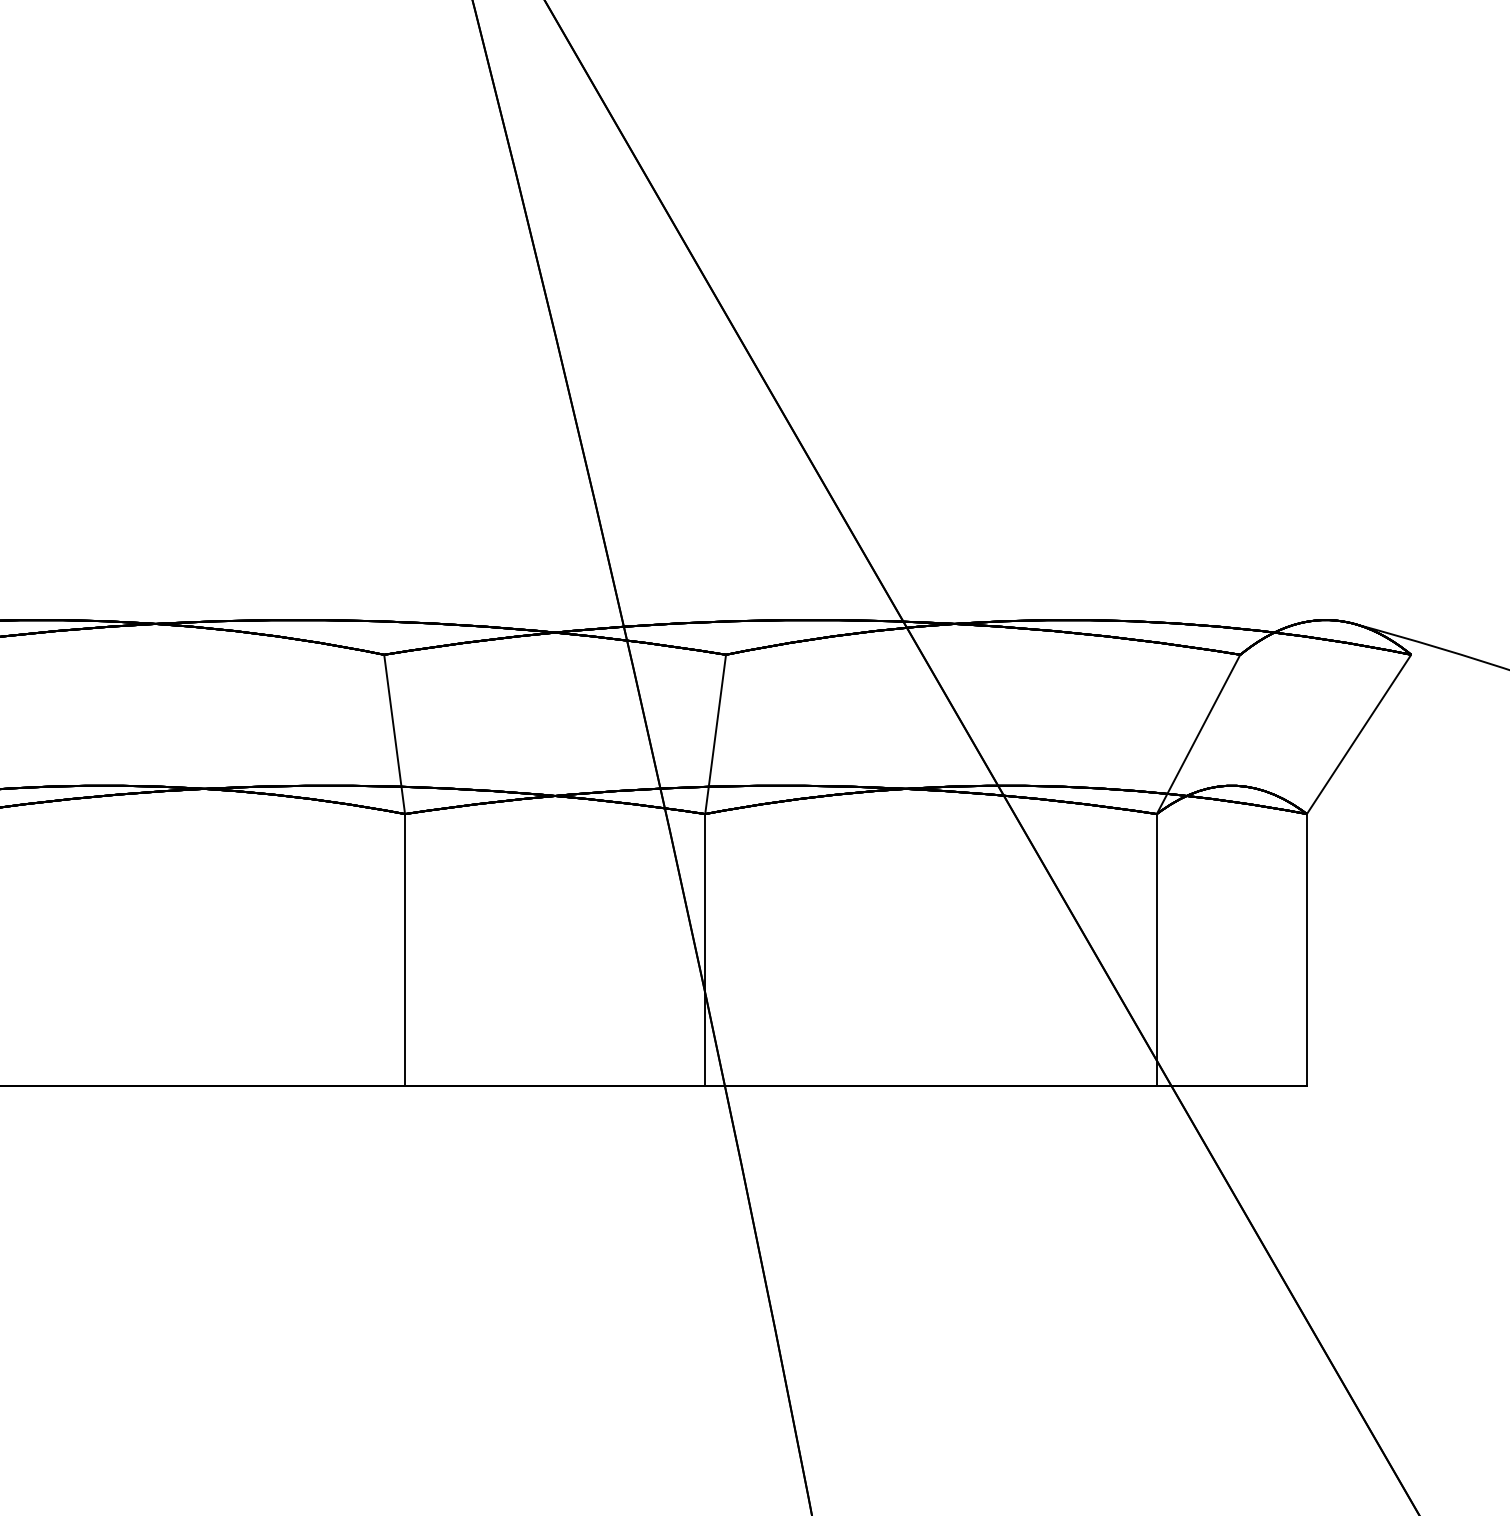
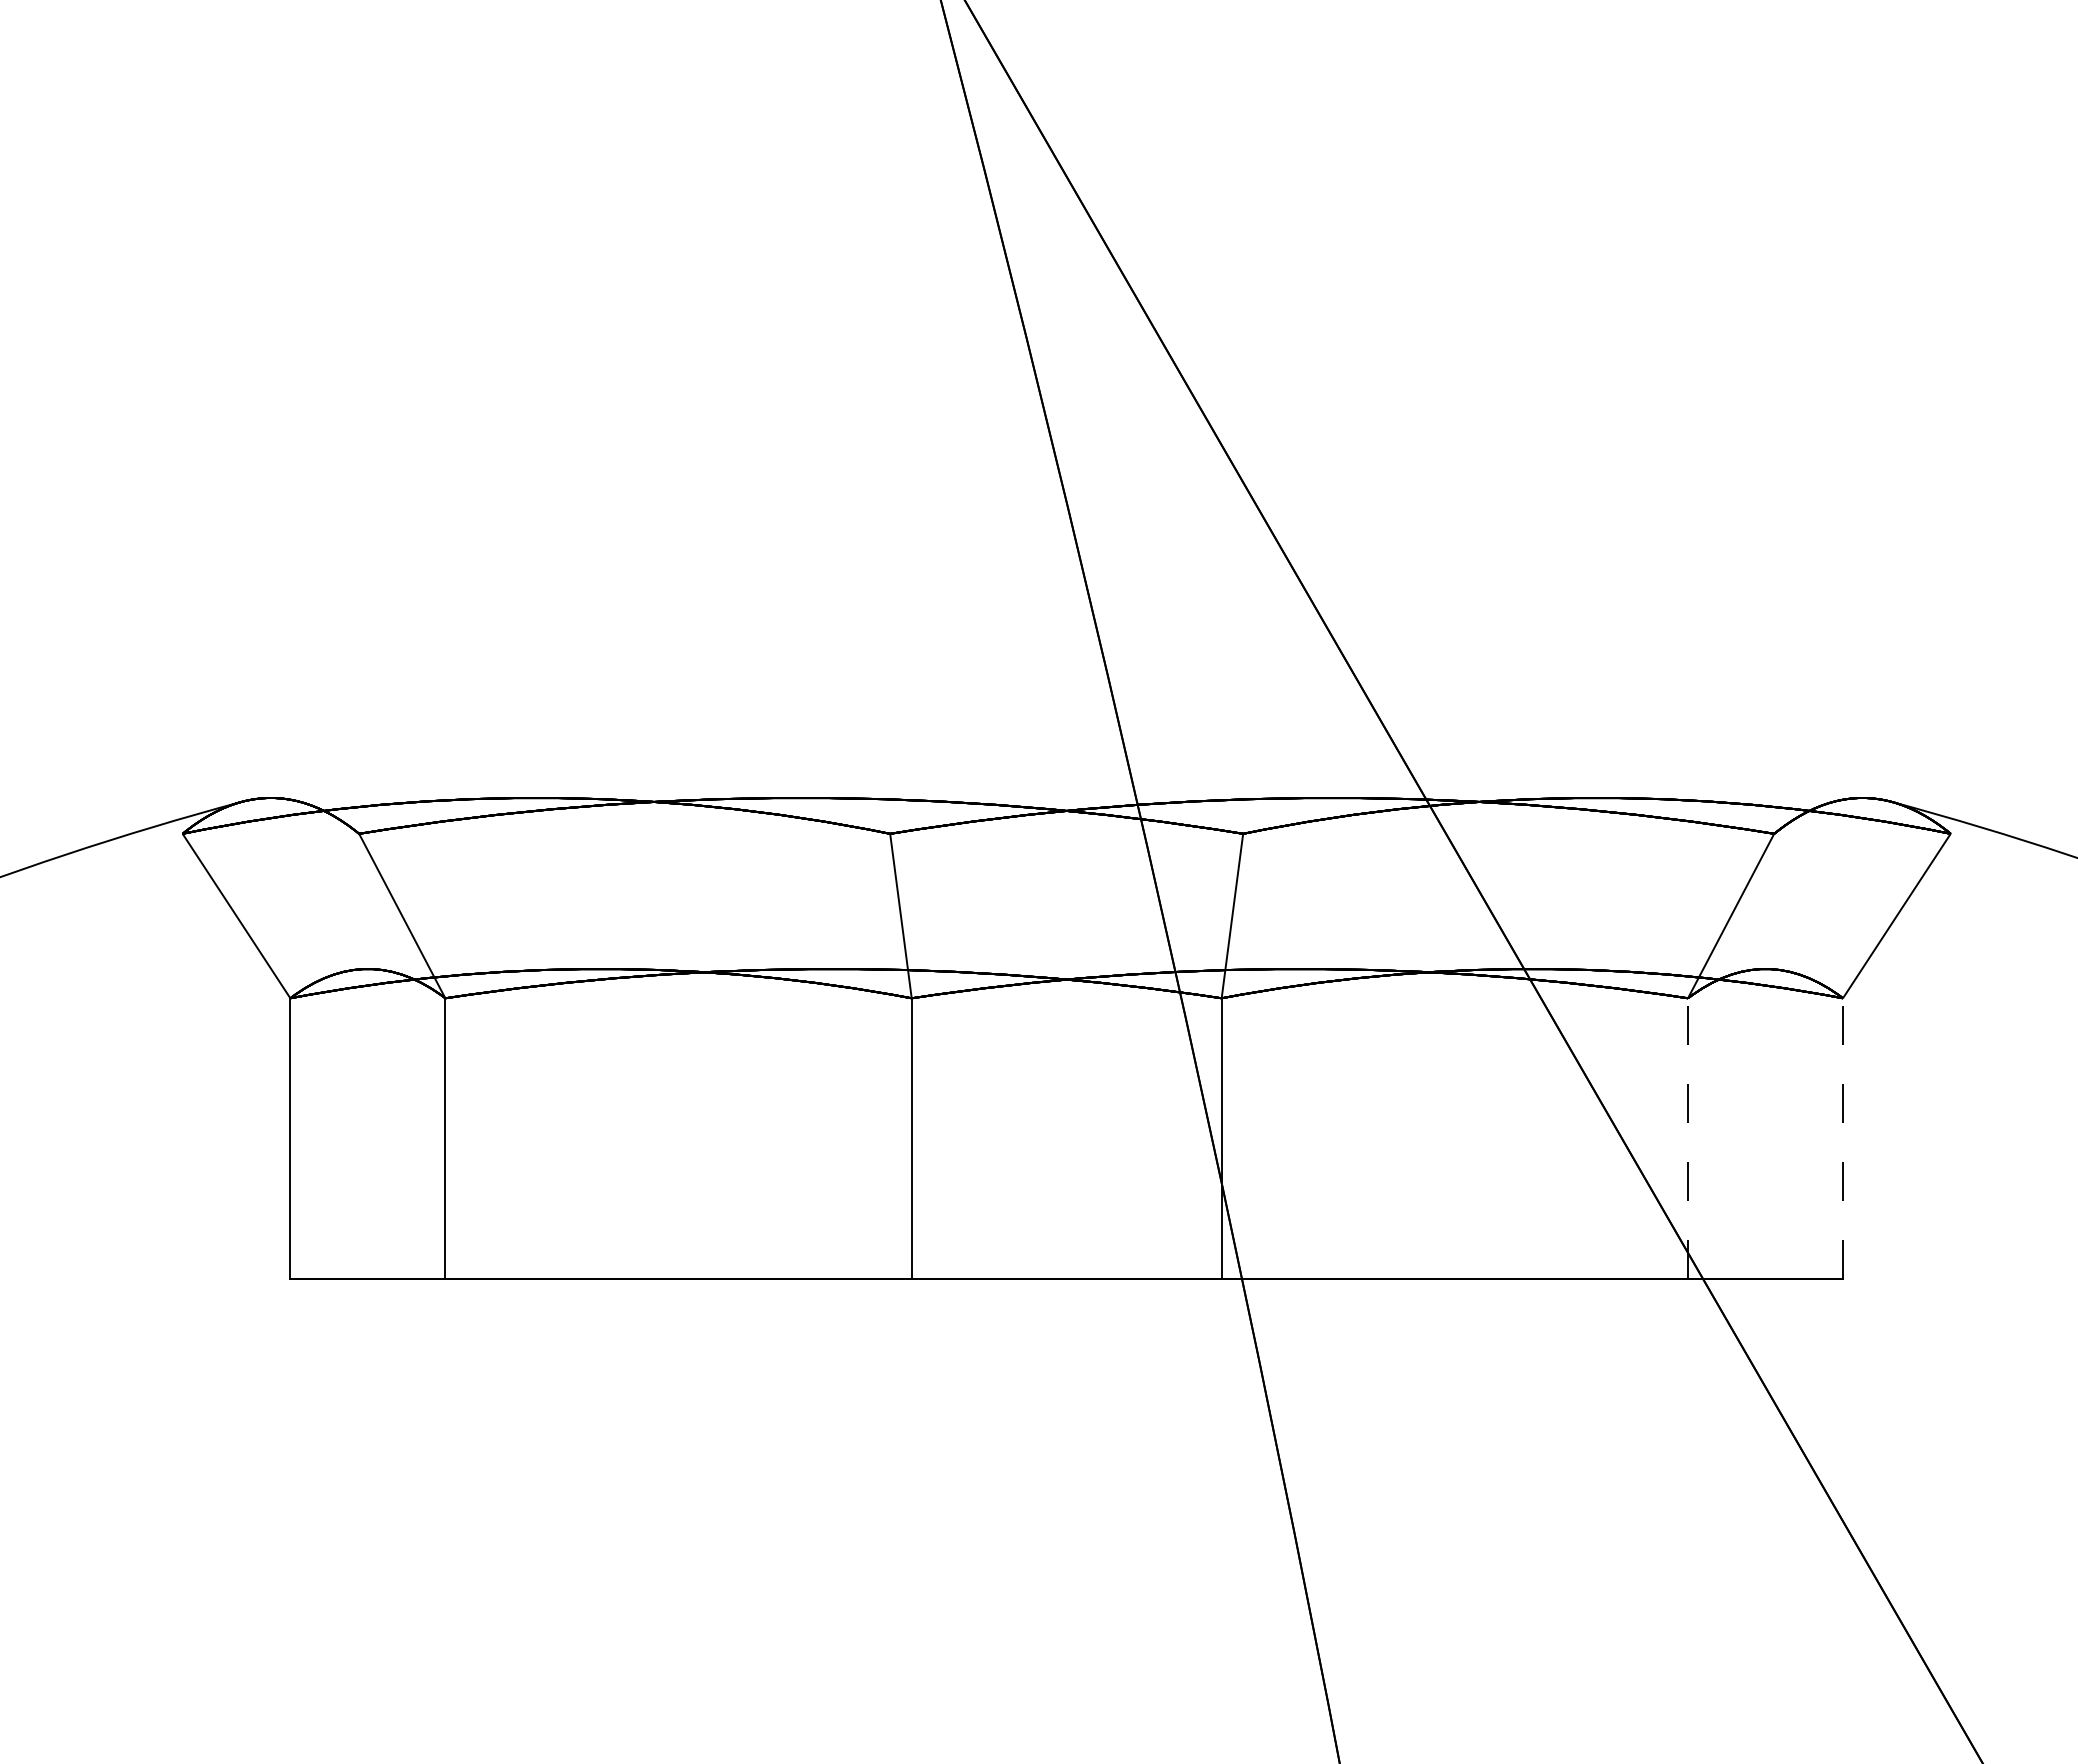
line: (1156, 949) -> (1687, 1138), solid -> dashed
line: (1306, 949) -> (1842, 1138), solid -> dashed

